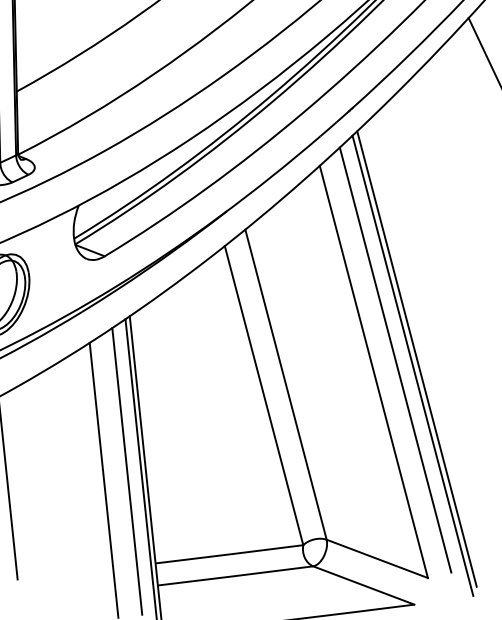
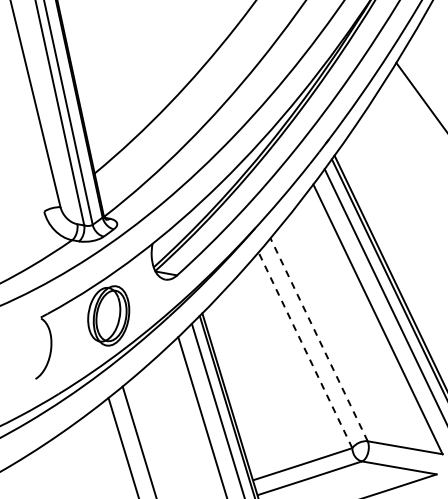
line: (286, 384) -> (319, 339), solid -> dashed
line: (264, 395) -> (305, 350), solid -> dashed

